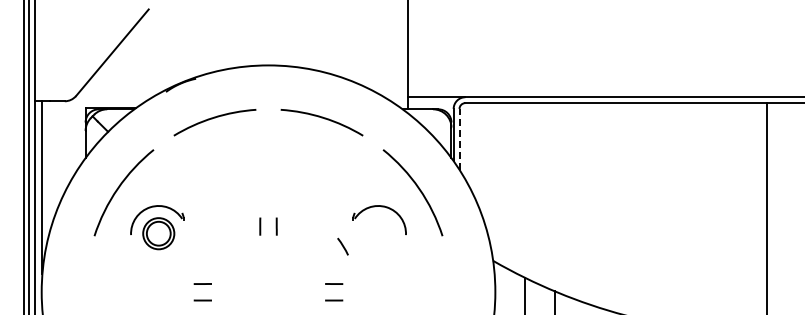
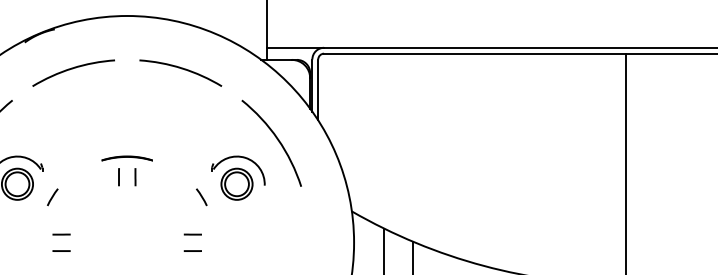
line: (459, 138) -> (318, 89), dashed -> solid
part: (268, 207) -> (127, 158), added
part: (377, 233) -> (236, 184), added
line: (193, 246) -> (52, 197), added

